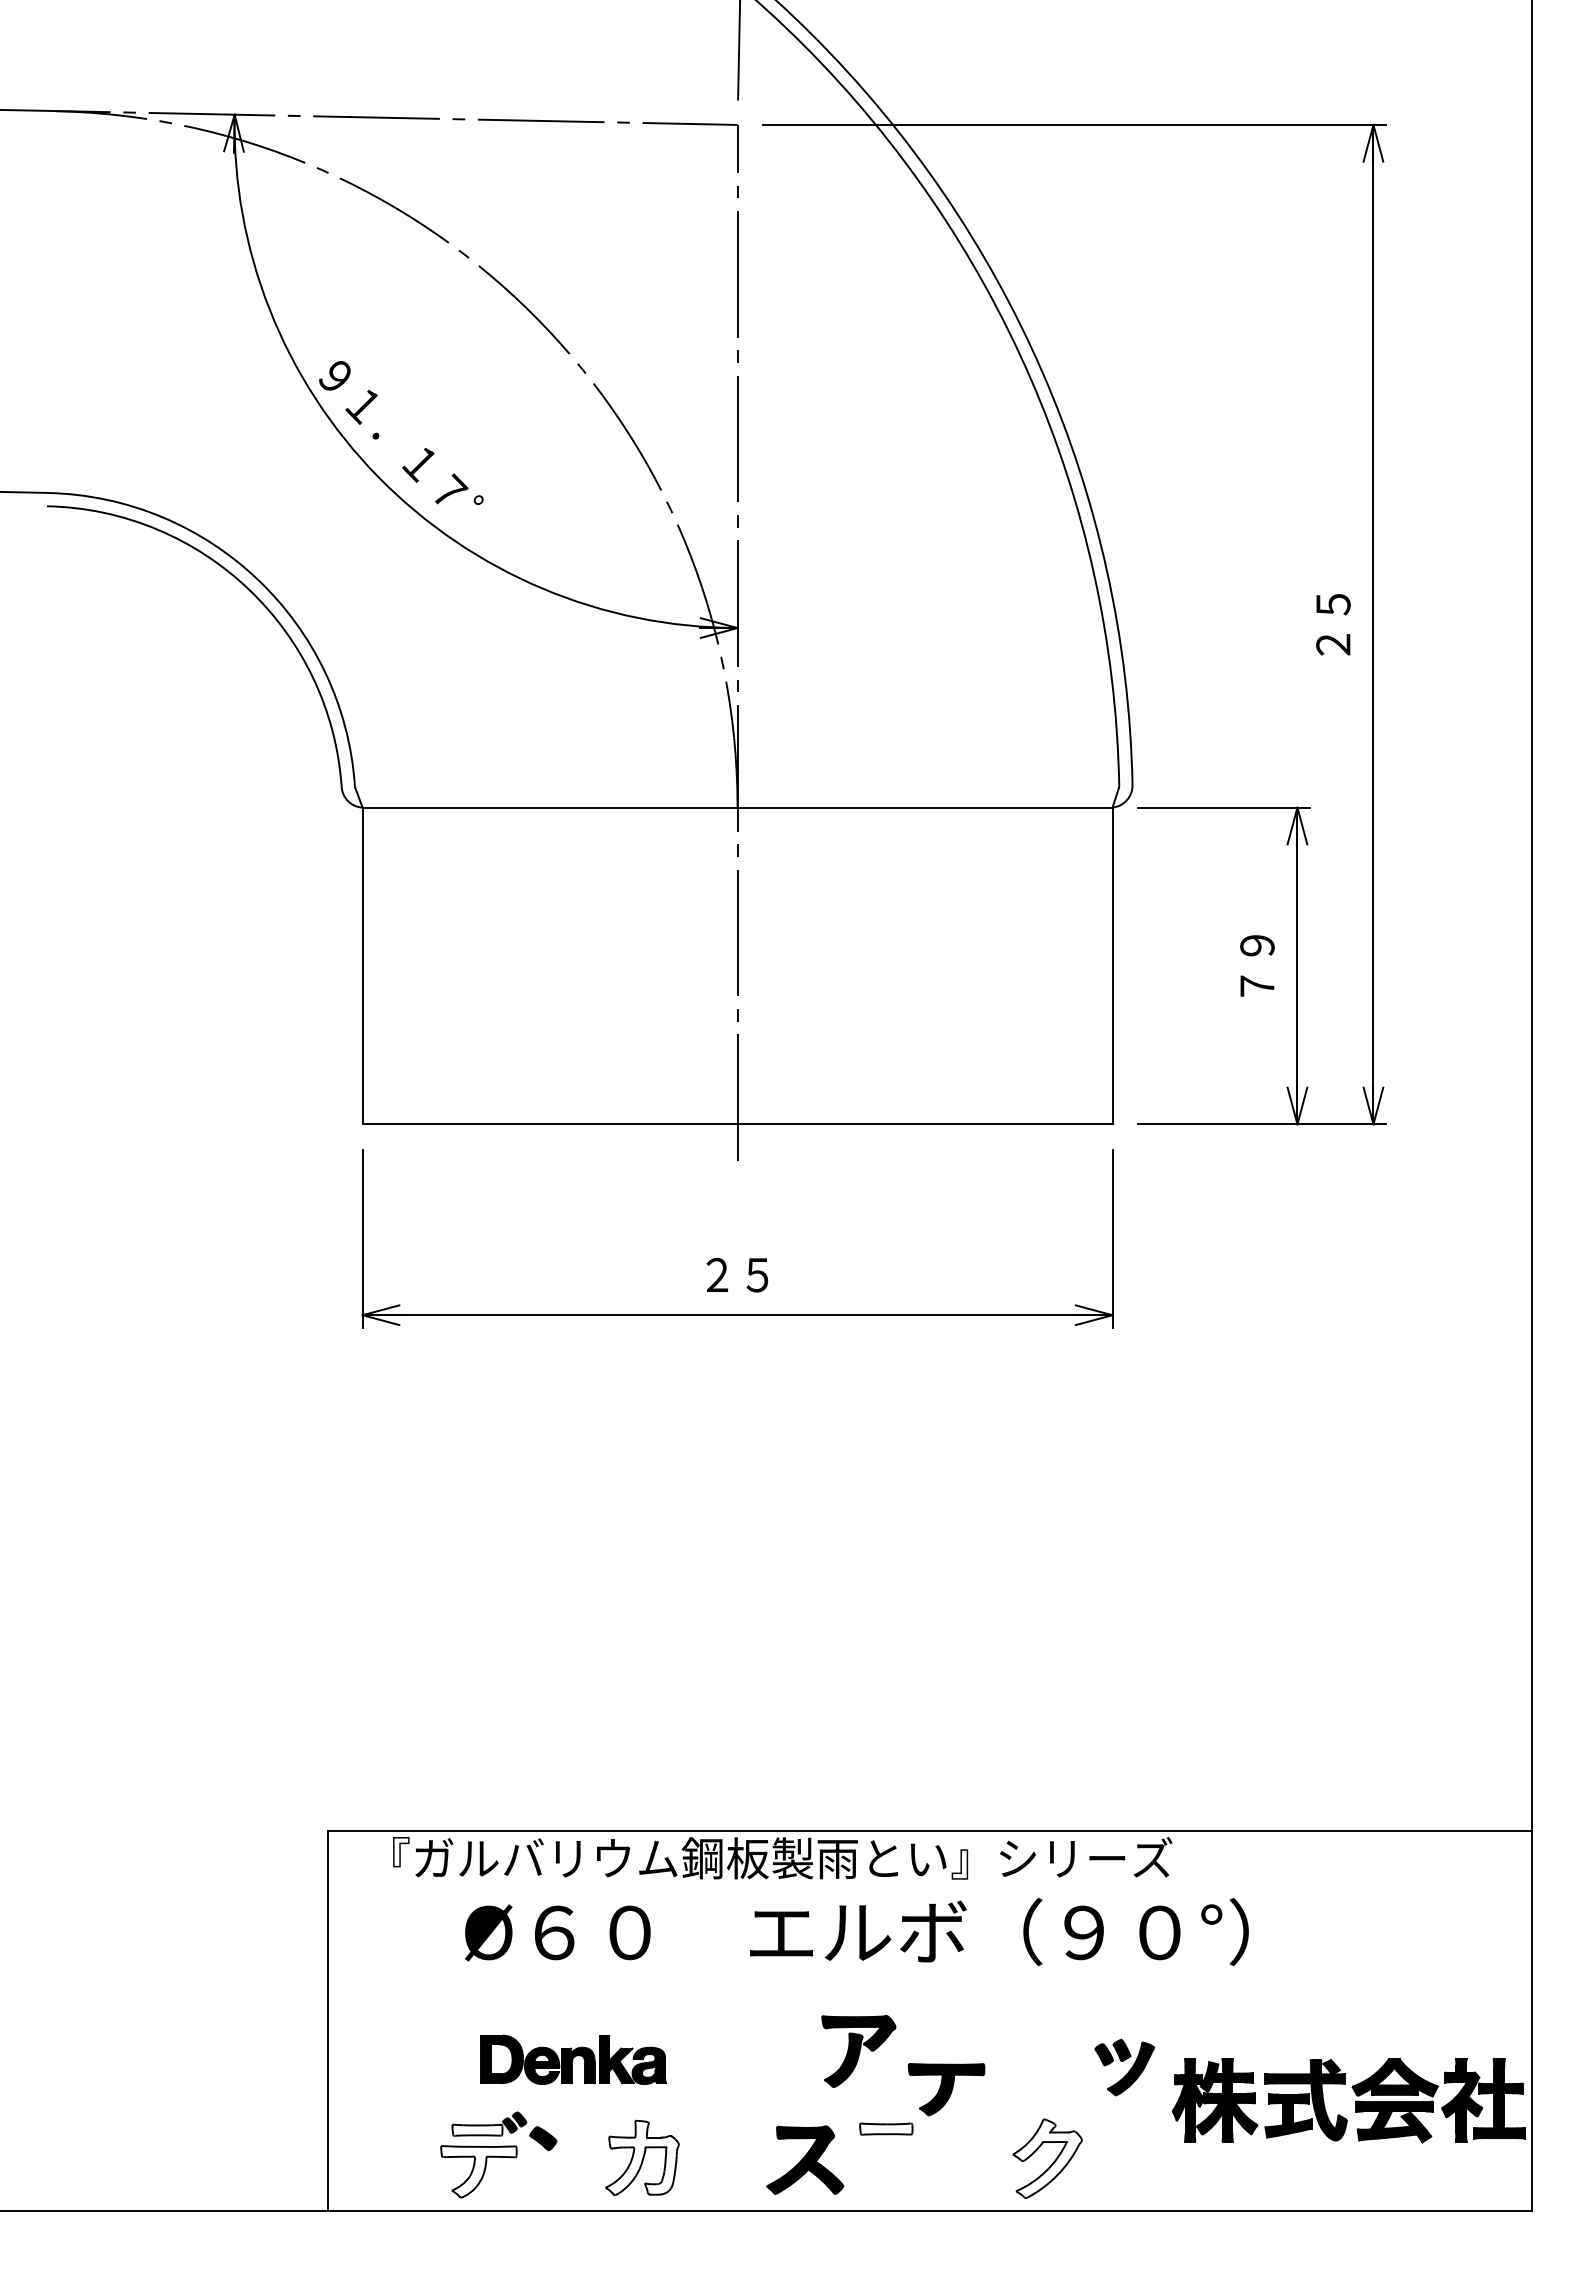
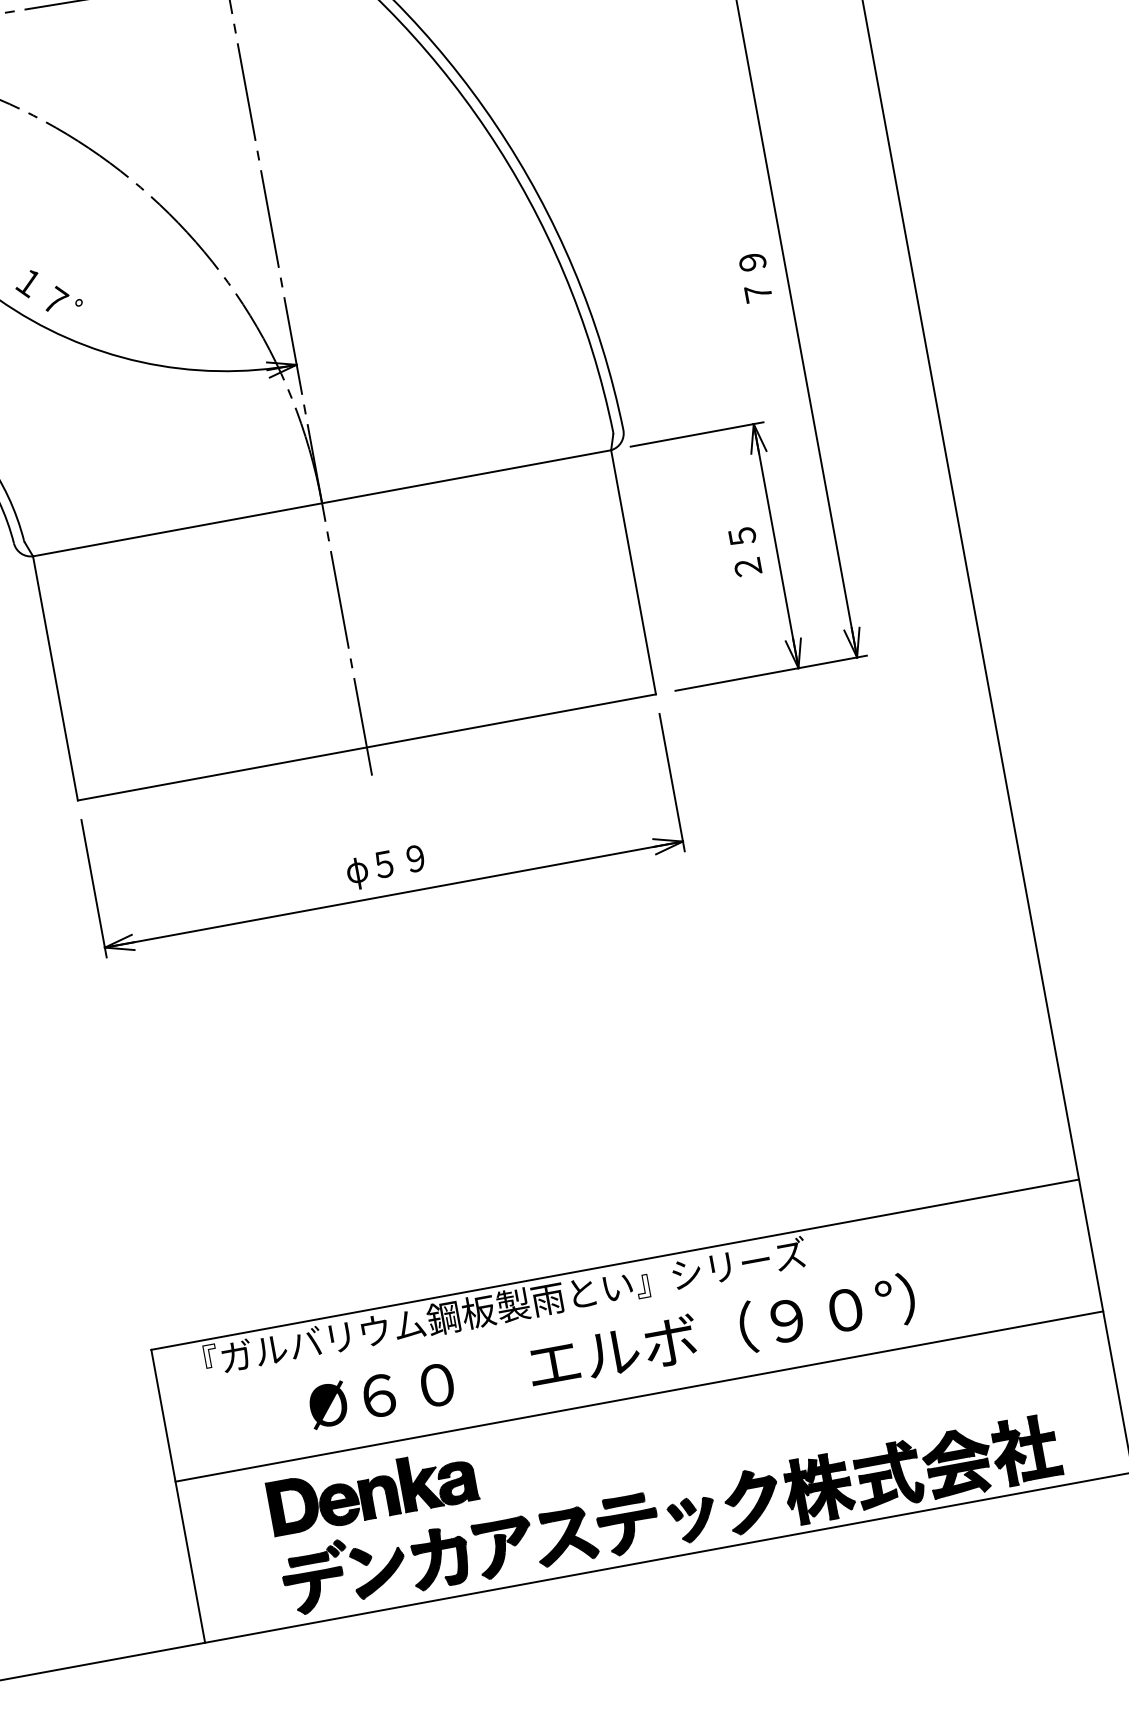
text: (1333, 624) -> (755, 277), ２５ -> ７９
text: (1257, 965) -> (745, 551), ７９ -> ２５
text: (733, 1279) -> (385, 867), ２５ -> φ５９
text: (856, 1932) -> (611, 1352), moved
line: (929, 2001) -> (638, 1396), added
part: (858, 2051) -> (504, 1547), moved
part: (573, 2059) -> (372, 1491), size x1.43
part: (1124, 2067) -> (692, 1519), moved
part: (946, 2089) -> (629, 1532), moved
part: (1355, 2101) -> (927, 1469), moved
fill: (886, 2128) -> (623, 1500), added
fill: (477, 2129) -> (308, 1559), added
fill: (641, 2157) -> (439, 1557), added
fill: (1046, 2158) -> (751, 1500), added
part: (563, 2163) -> (379, 1573), added
fill: (478, 2171) -> (315, 1591), added

